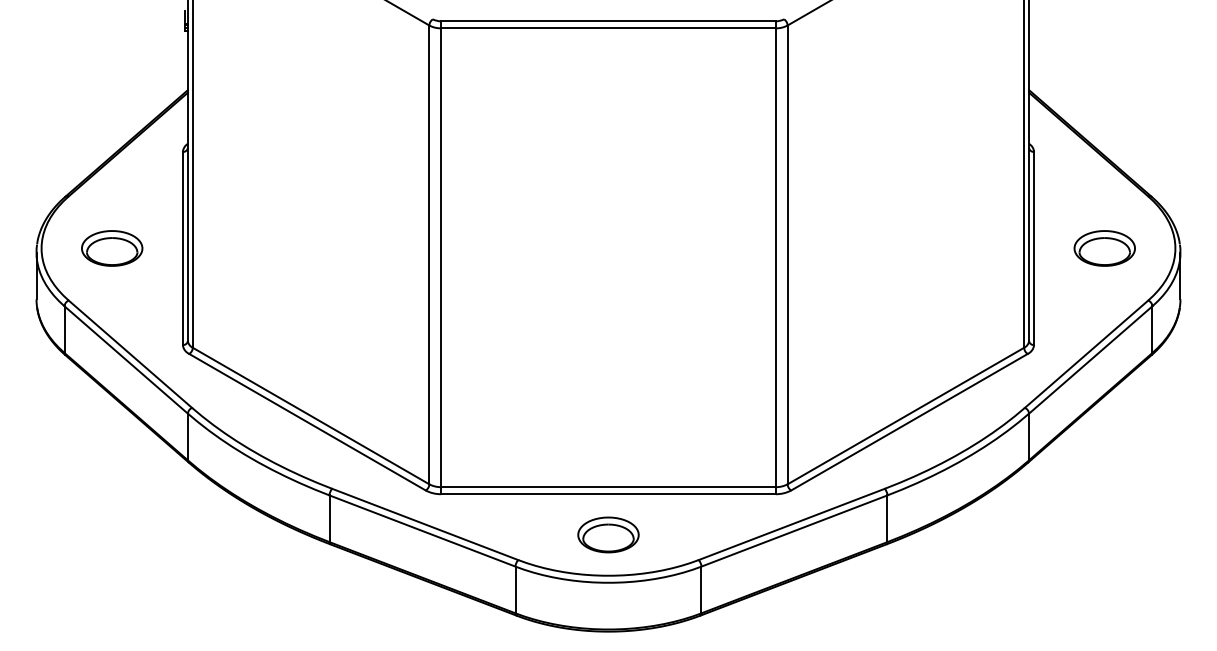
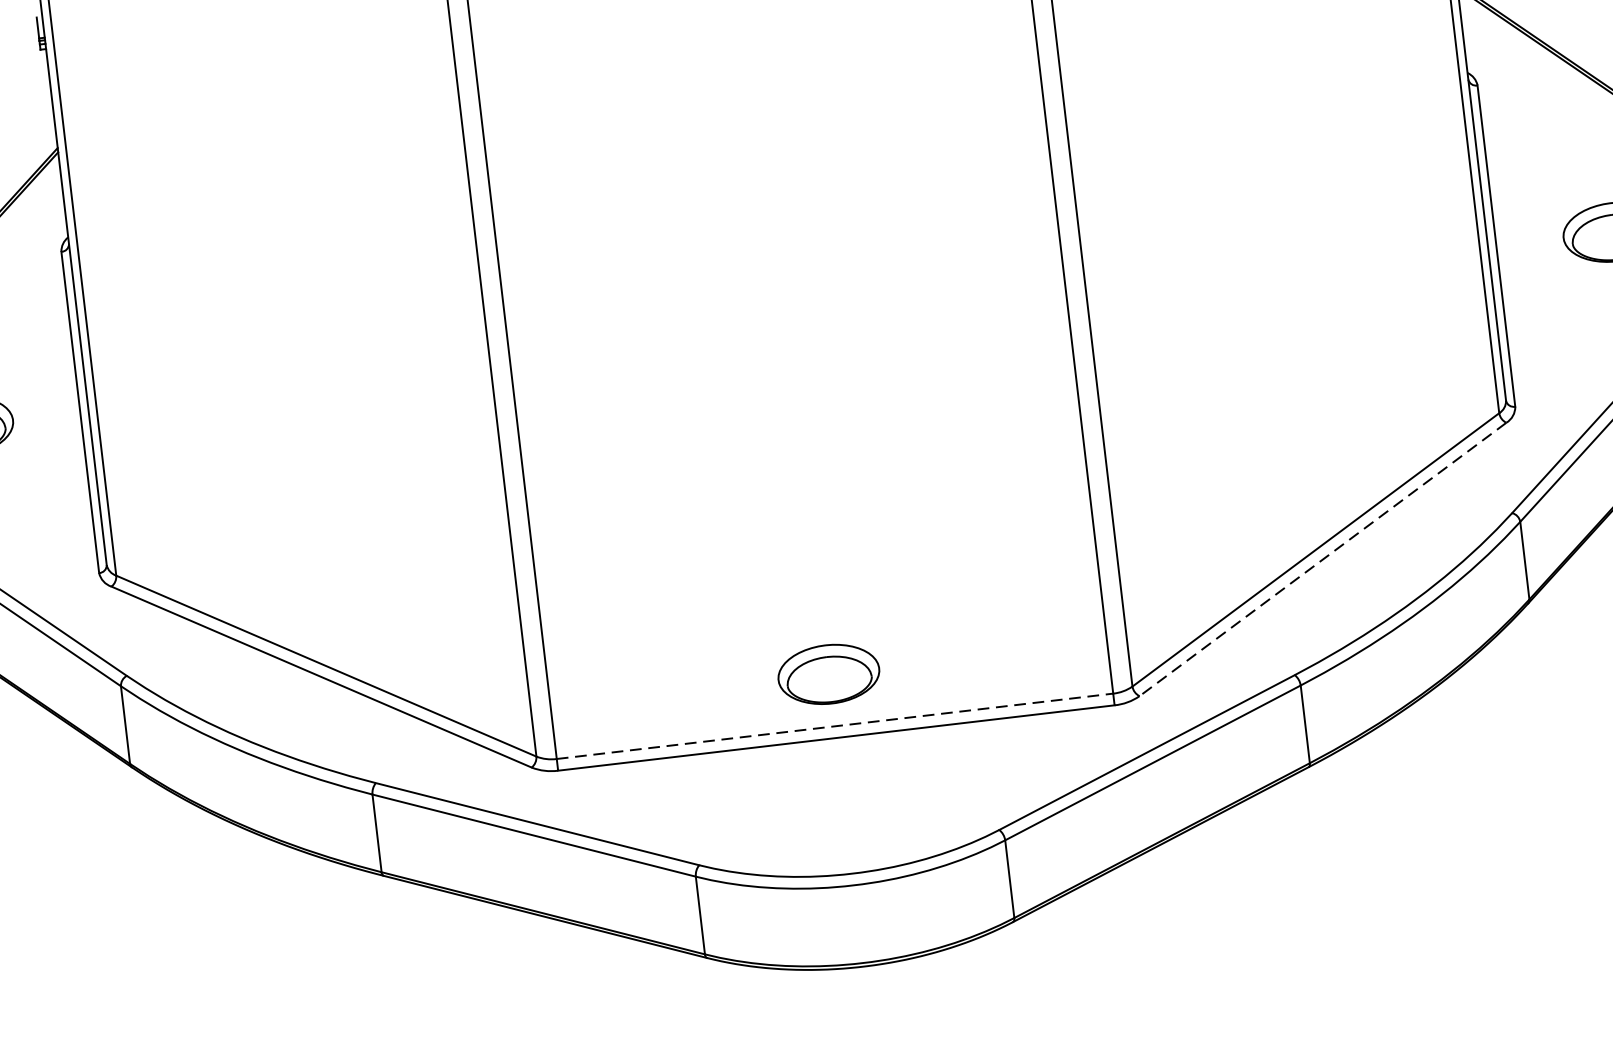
line: (909, 422) -> (1323, 559), solid -> dashed
line: (609, 487) -> (836, 726), solid -> dashed
part: (608, 534) -> (828, 673), moved

